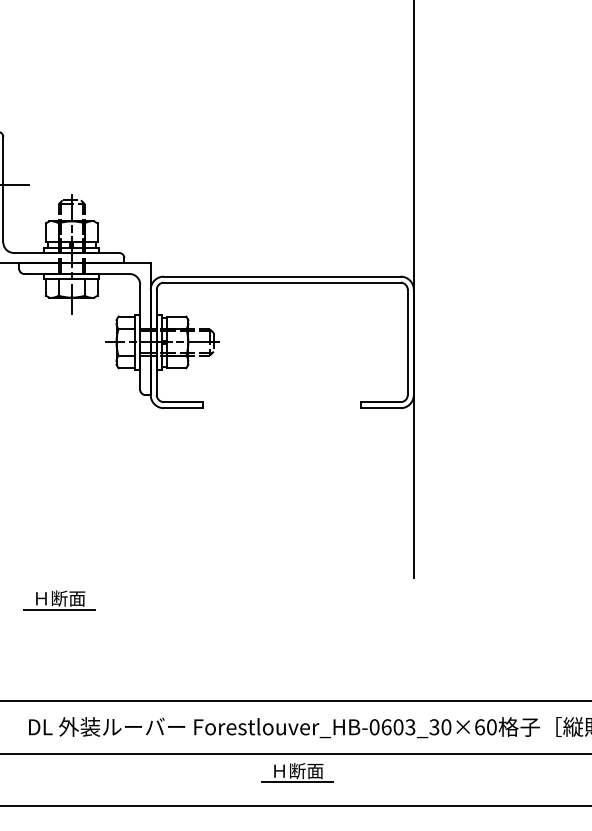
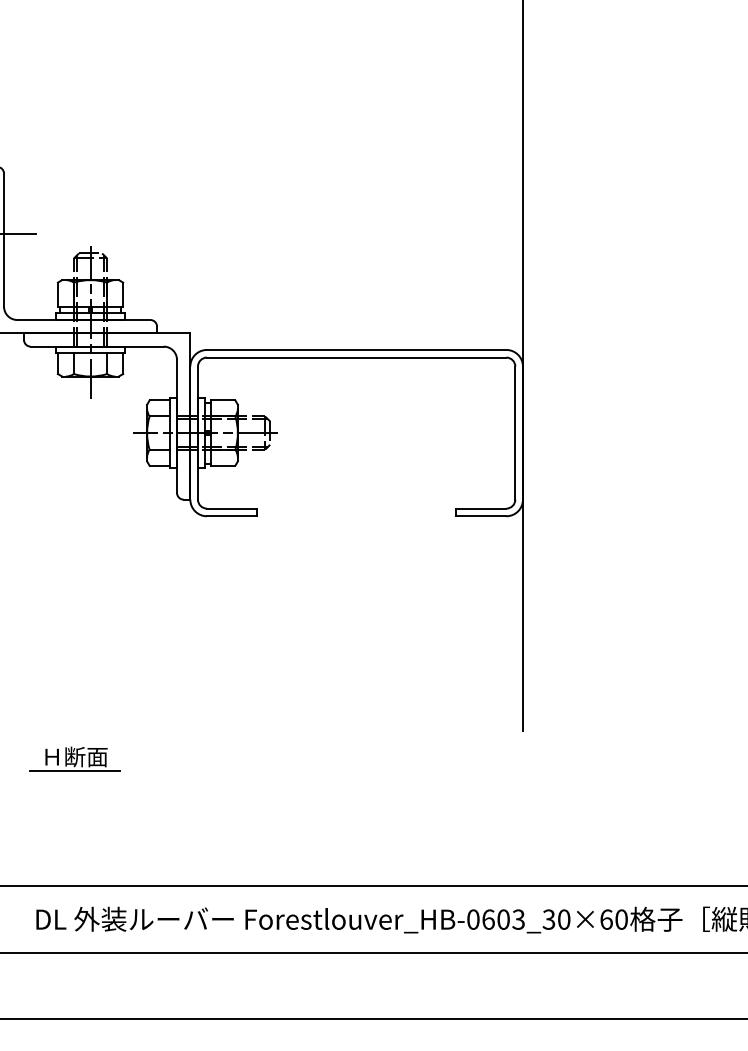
part: (297, 772) -> (375, 976), removed

